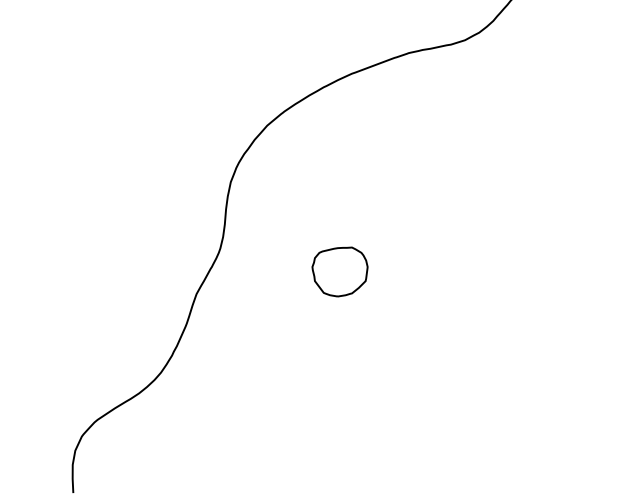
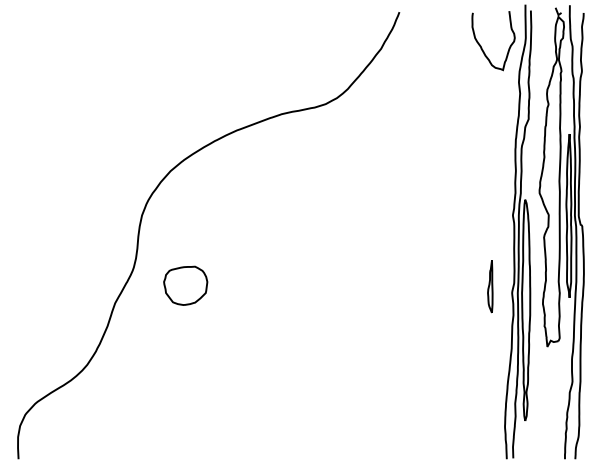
part: (339, 271) -> (185, 285), moved

